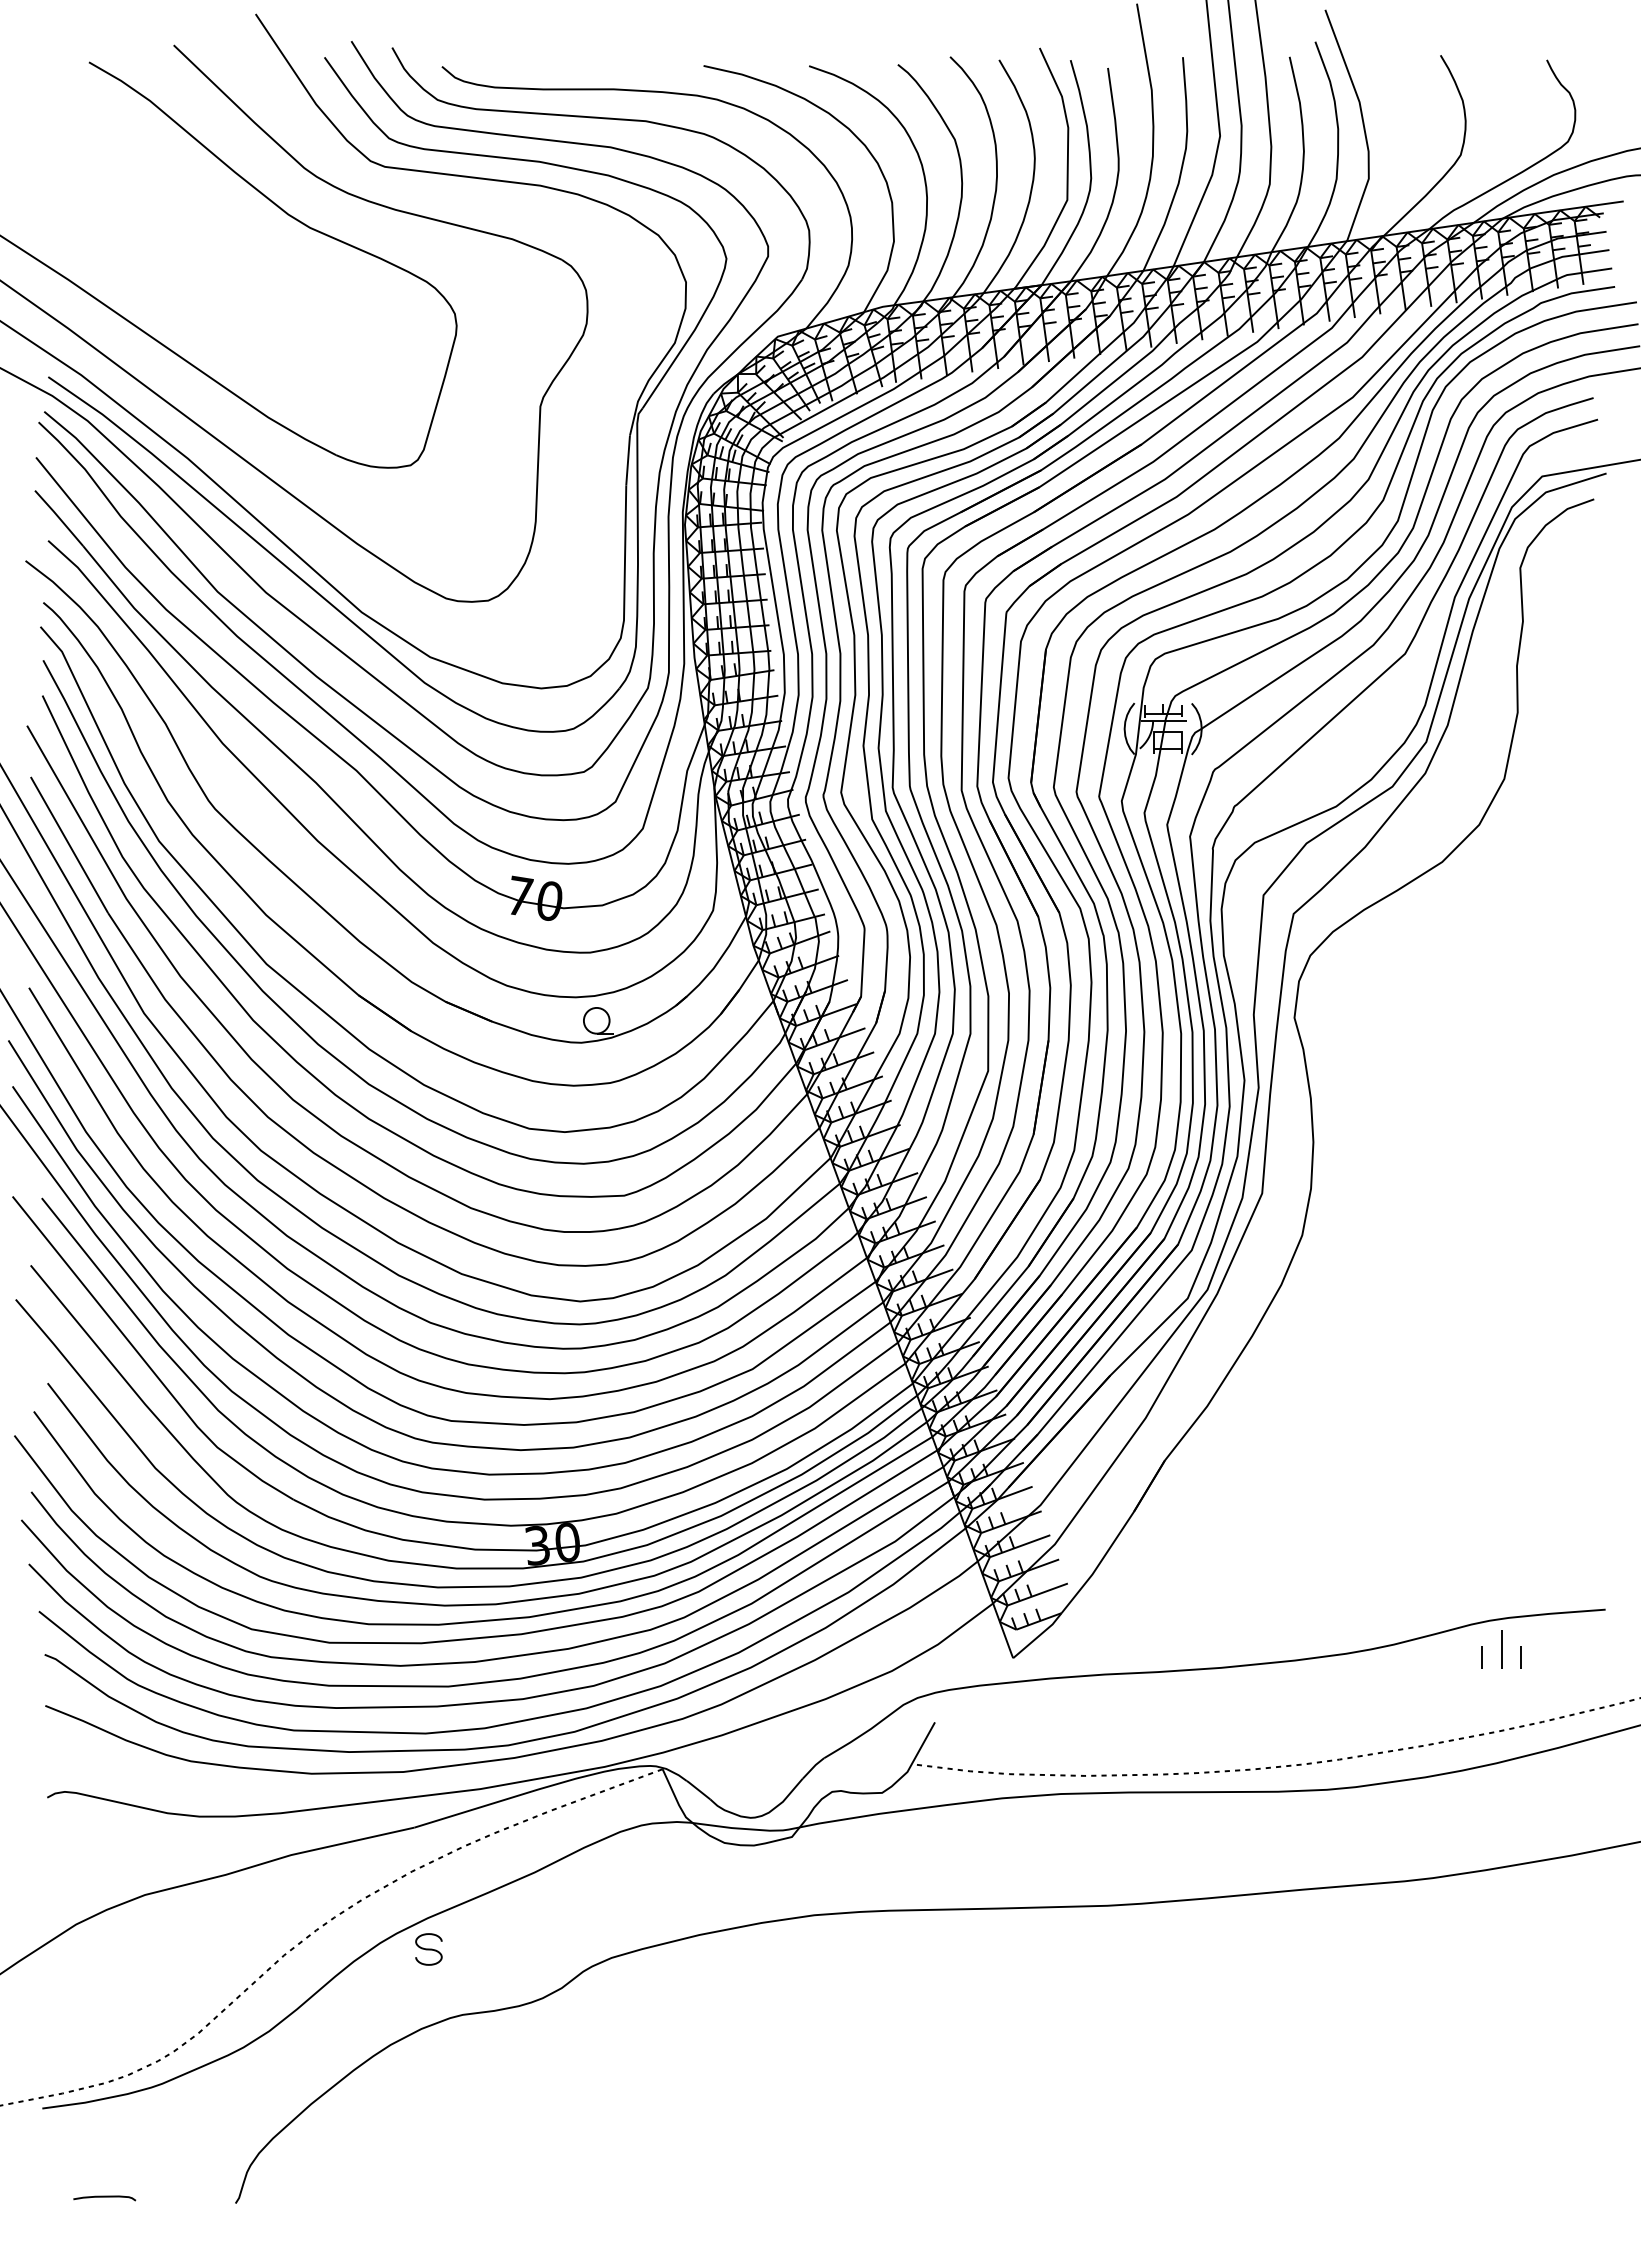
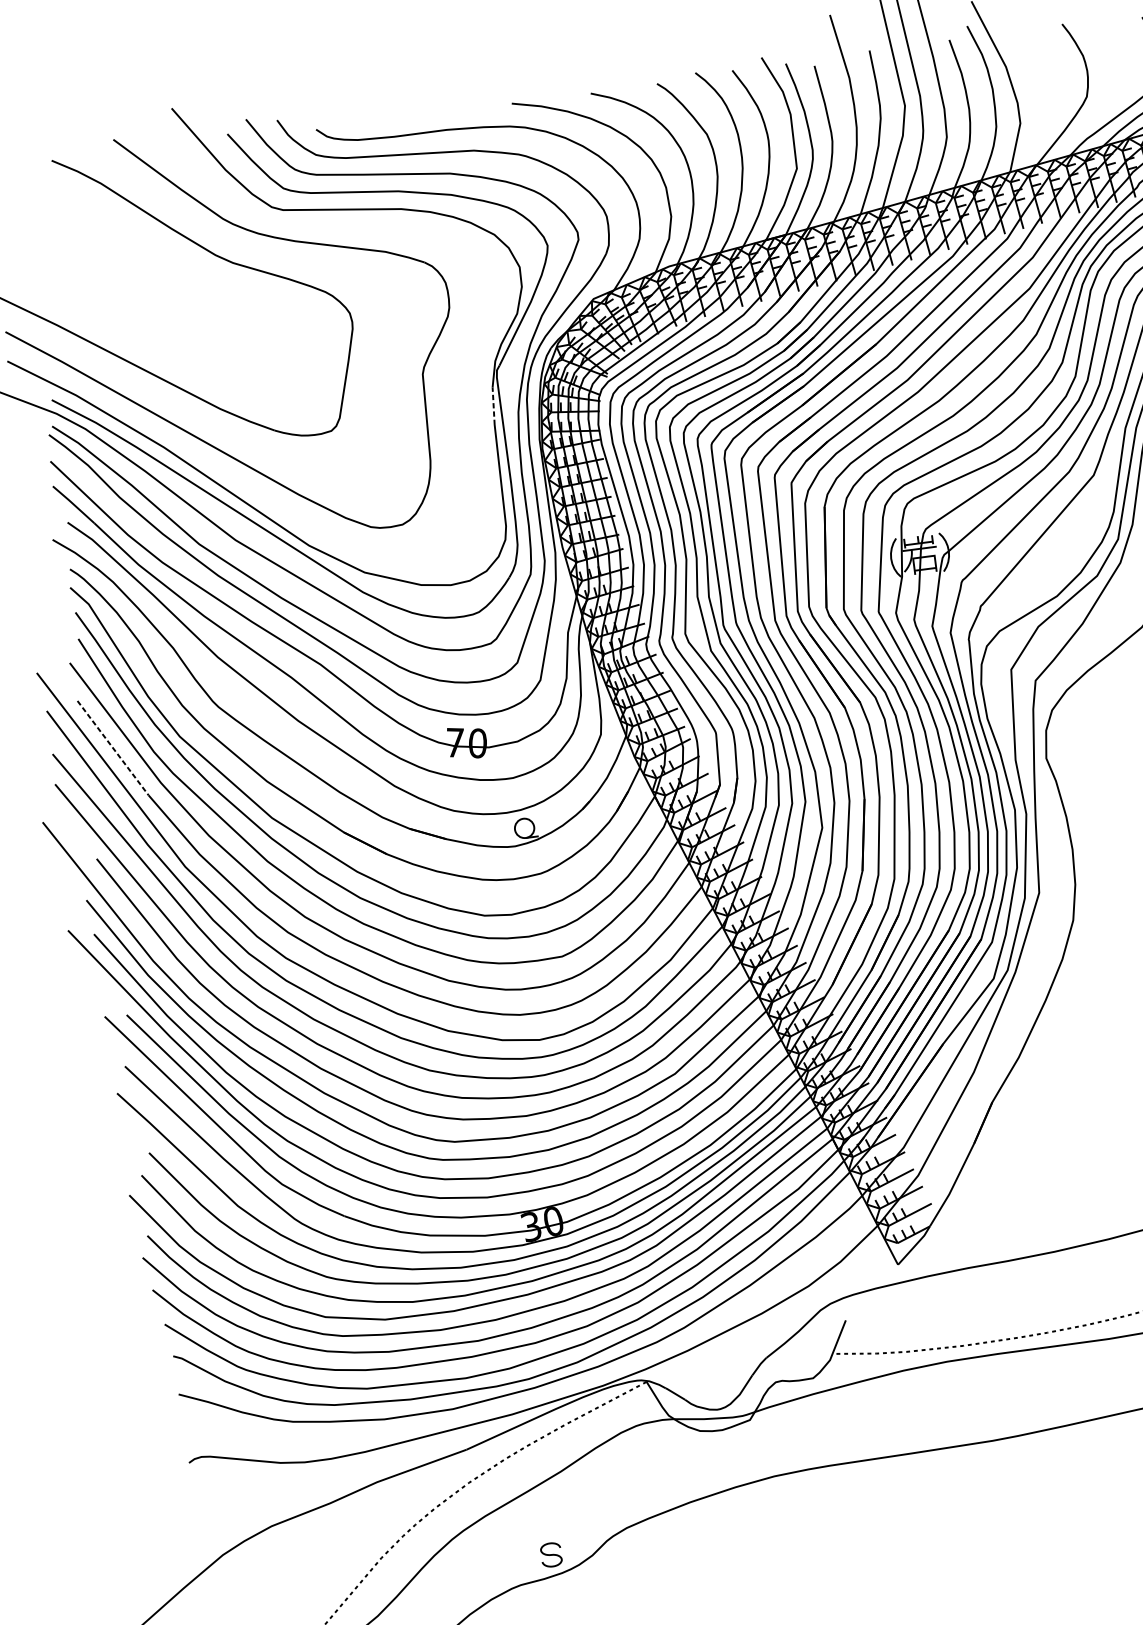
line: (628, 460) -> (493, 406), solid -> dashed
line: (69, 845) -> (113, 748), solid -> dashed
part: (428, 1949) -> (551, 1555), moved

